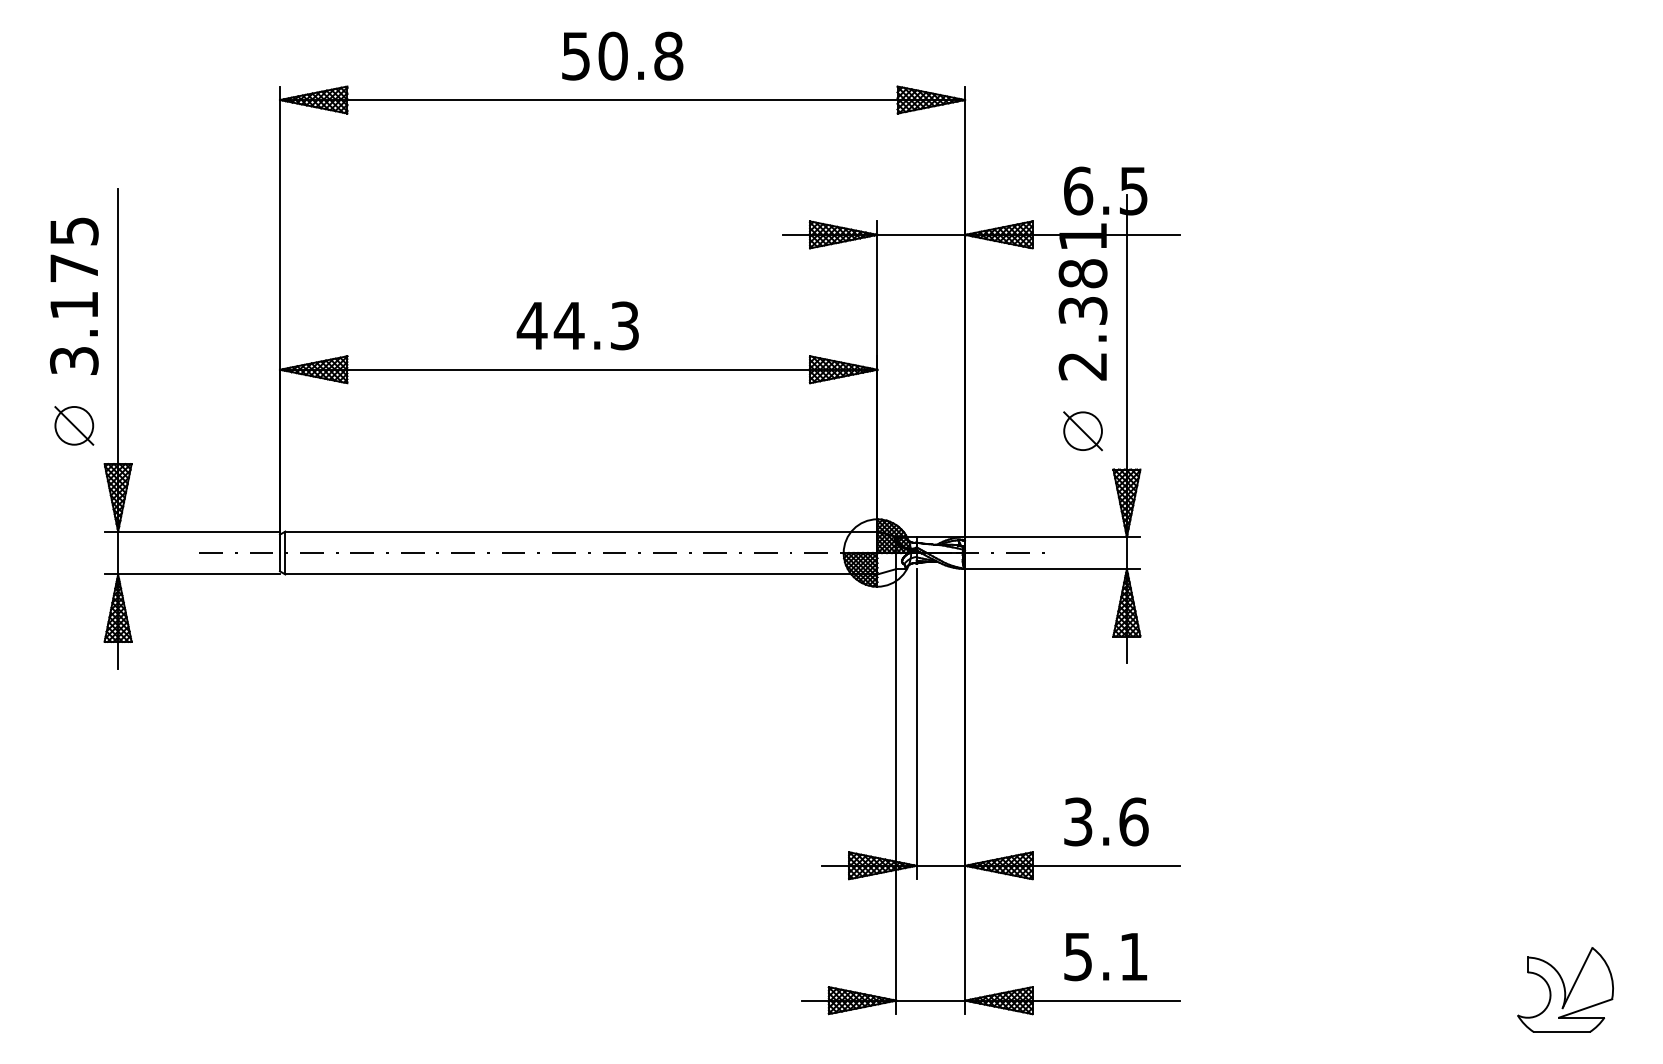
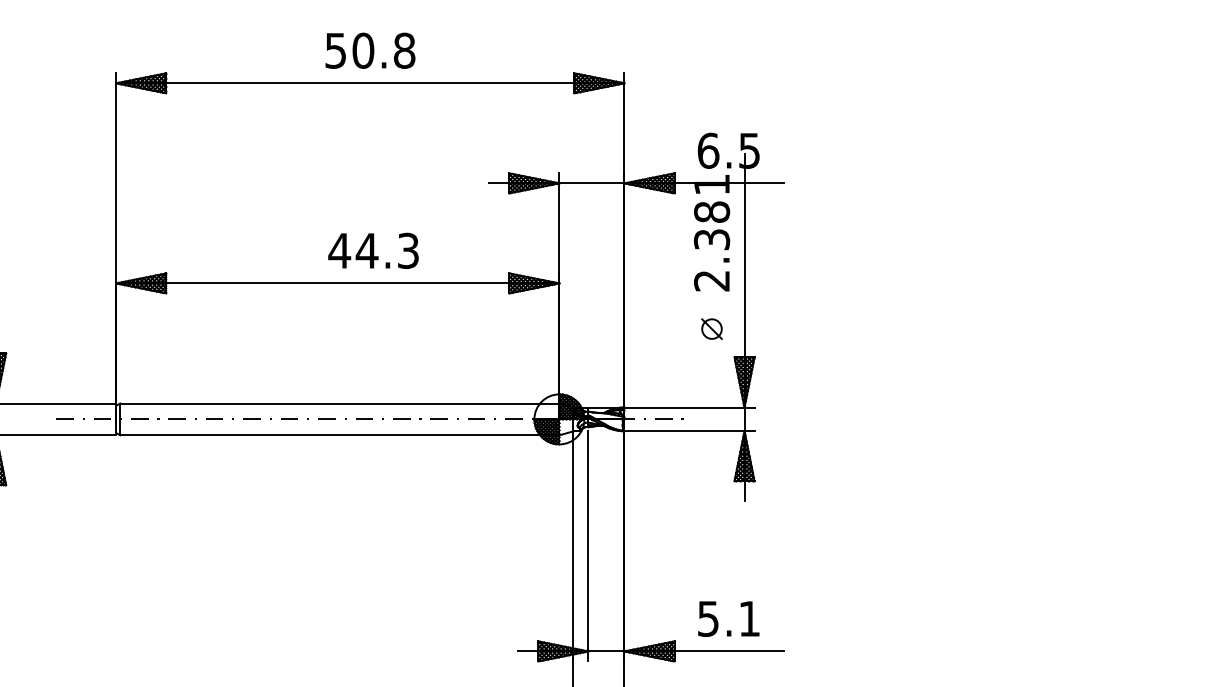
text: (577, 325) -> (373, 250), moved
part: (1082, 431) -> (711, 329), size x0.7
text: (1106, 821) -> (729, 618), 3.6 -> 5.1

